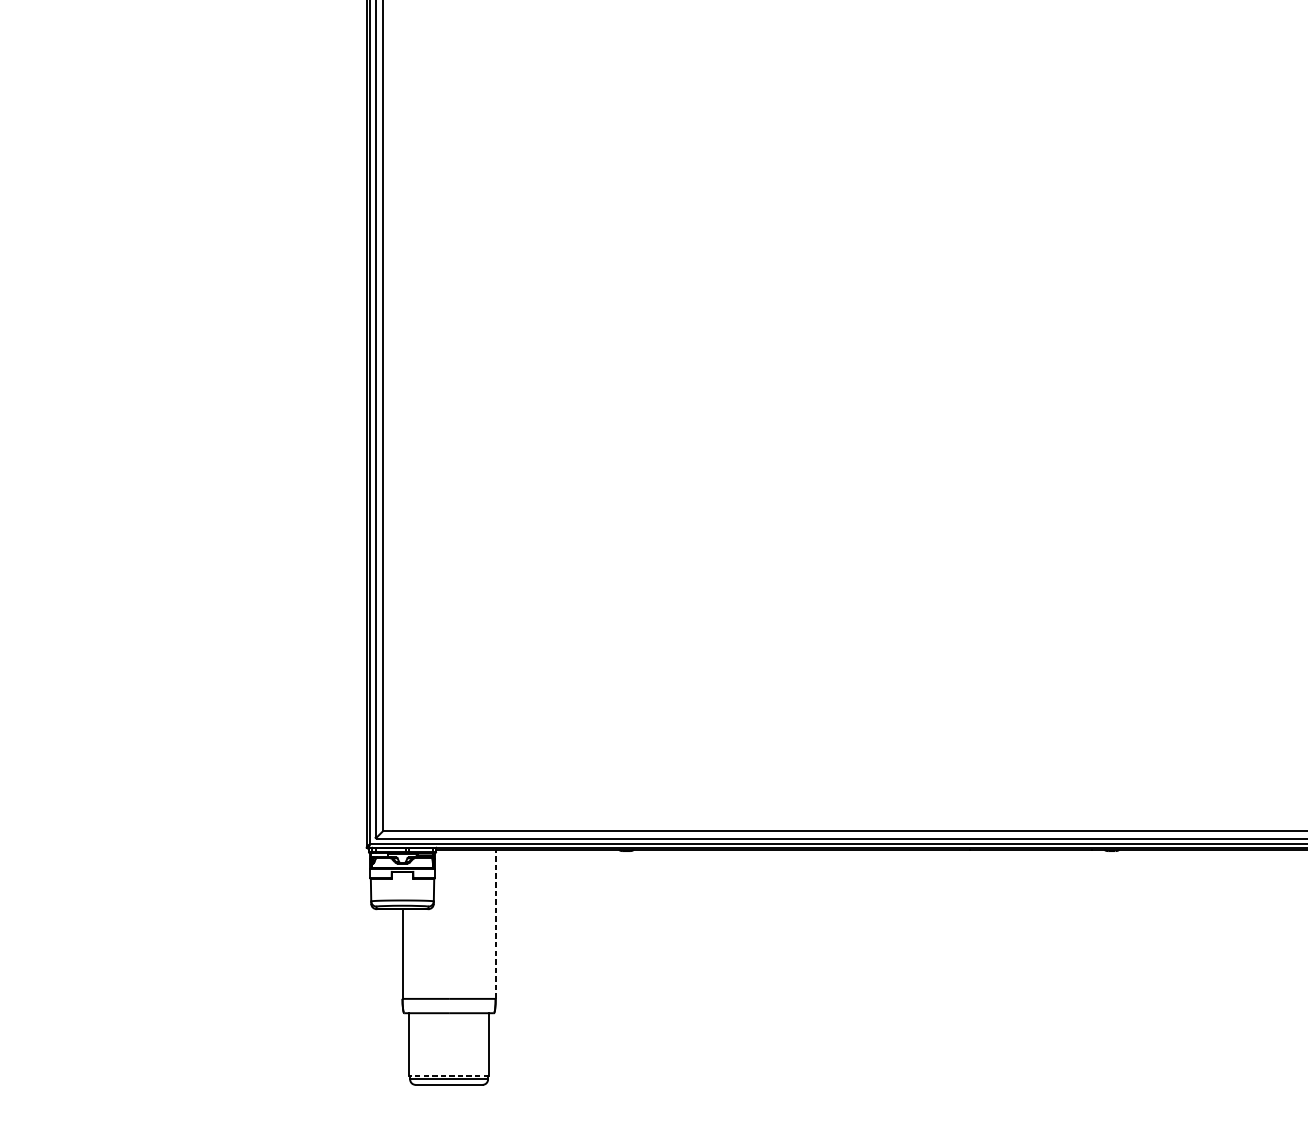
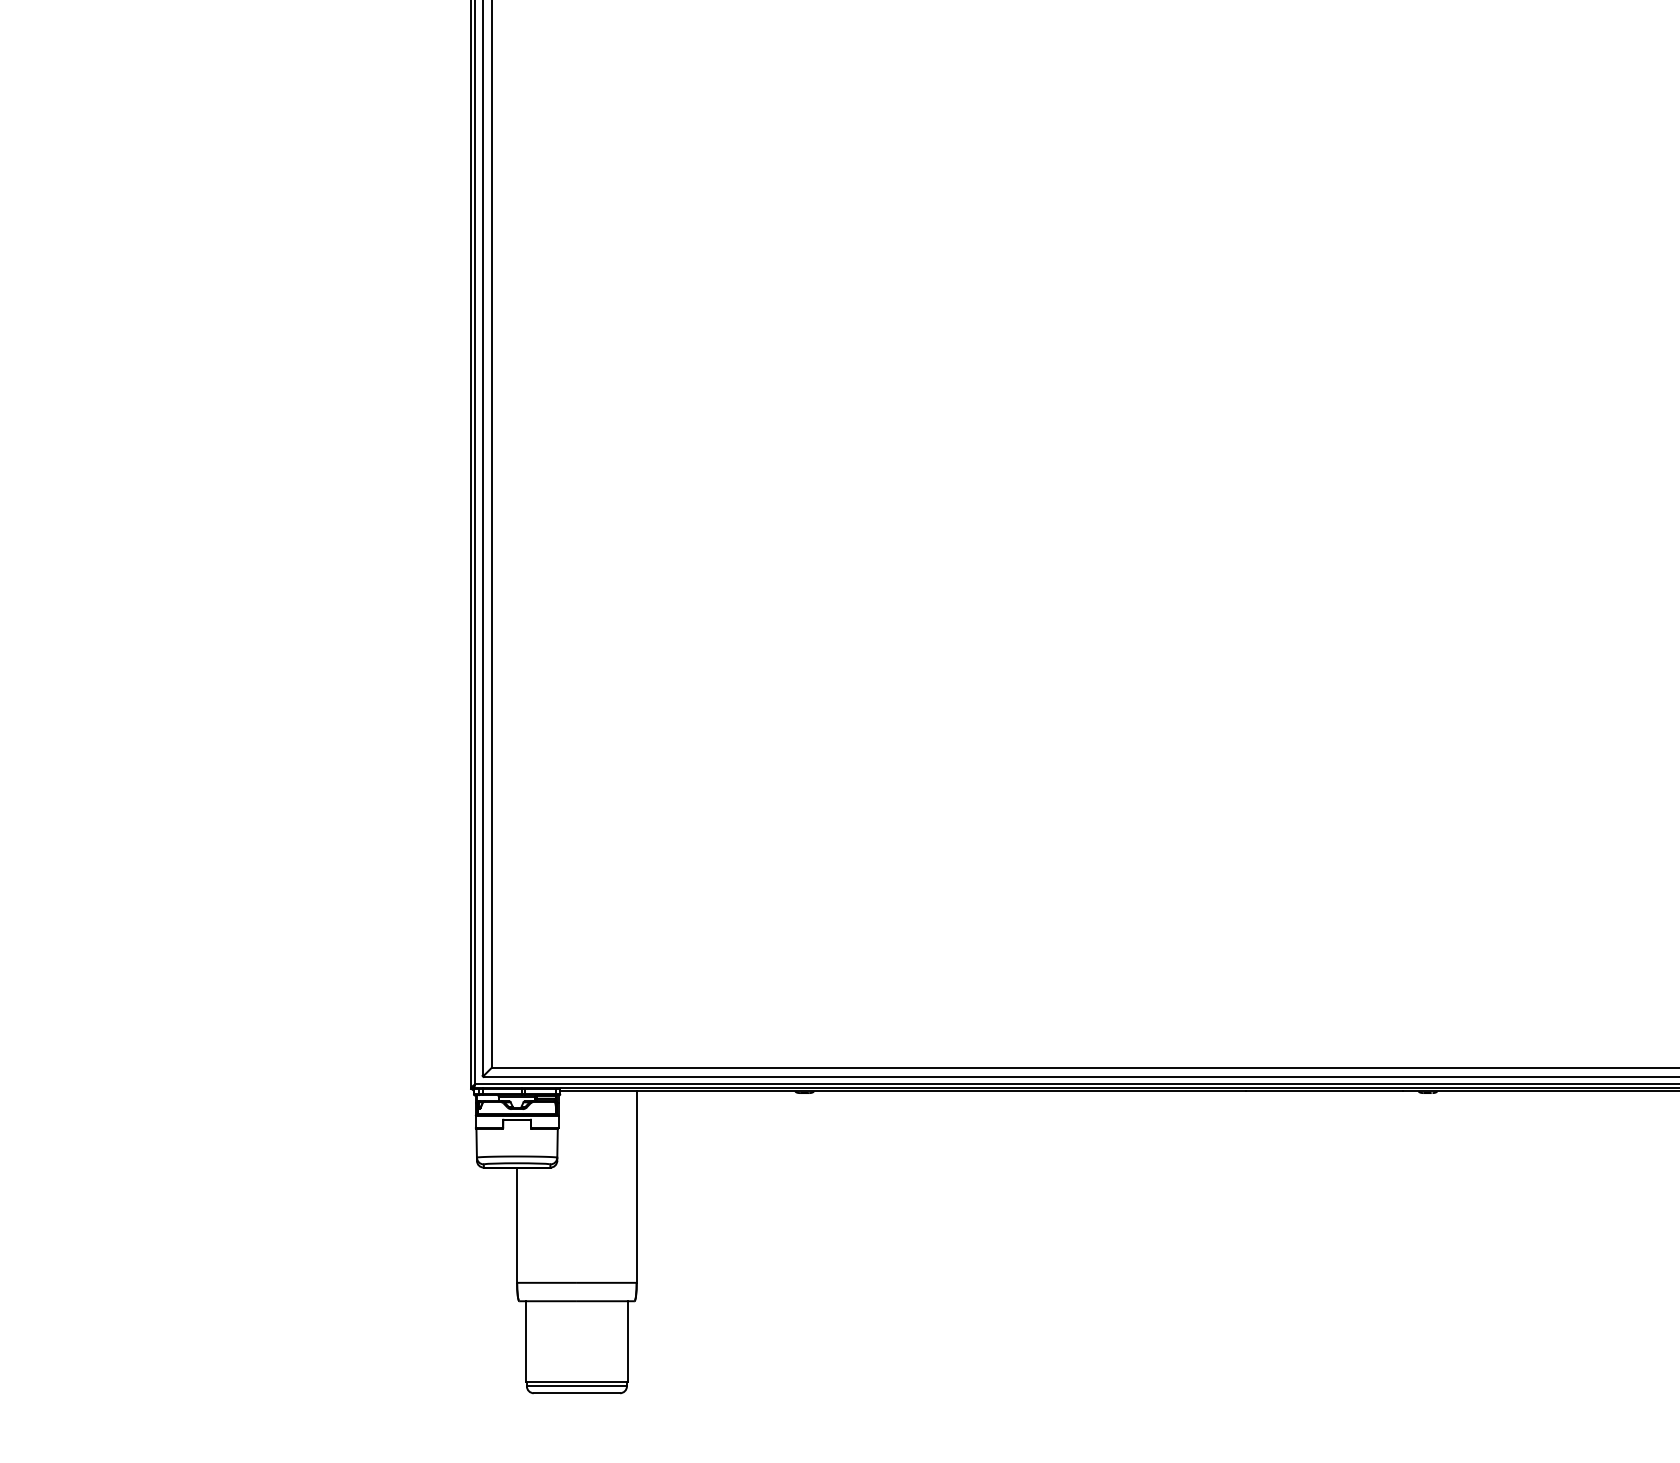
line: (495, 924) -> (636, 1187), dashed -> solid
line: (448, 1075) -> (576, 1381), dashed -> solid

